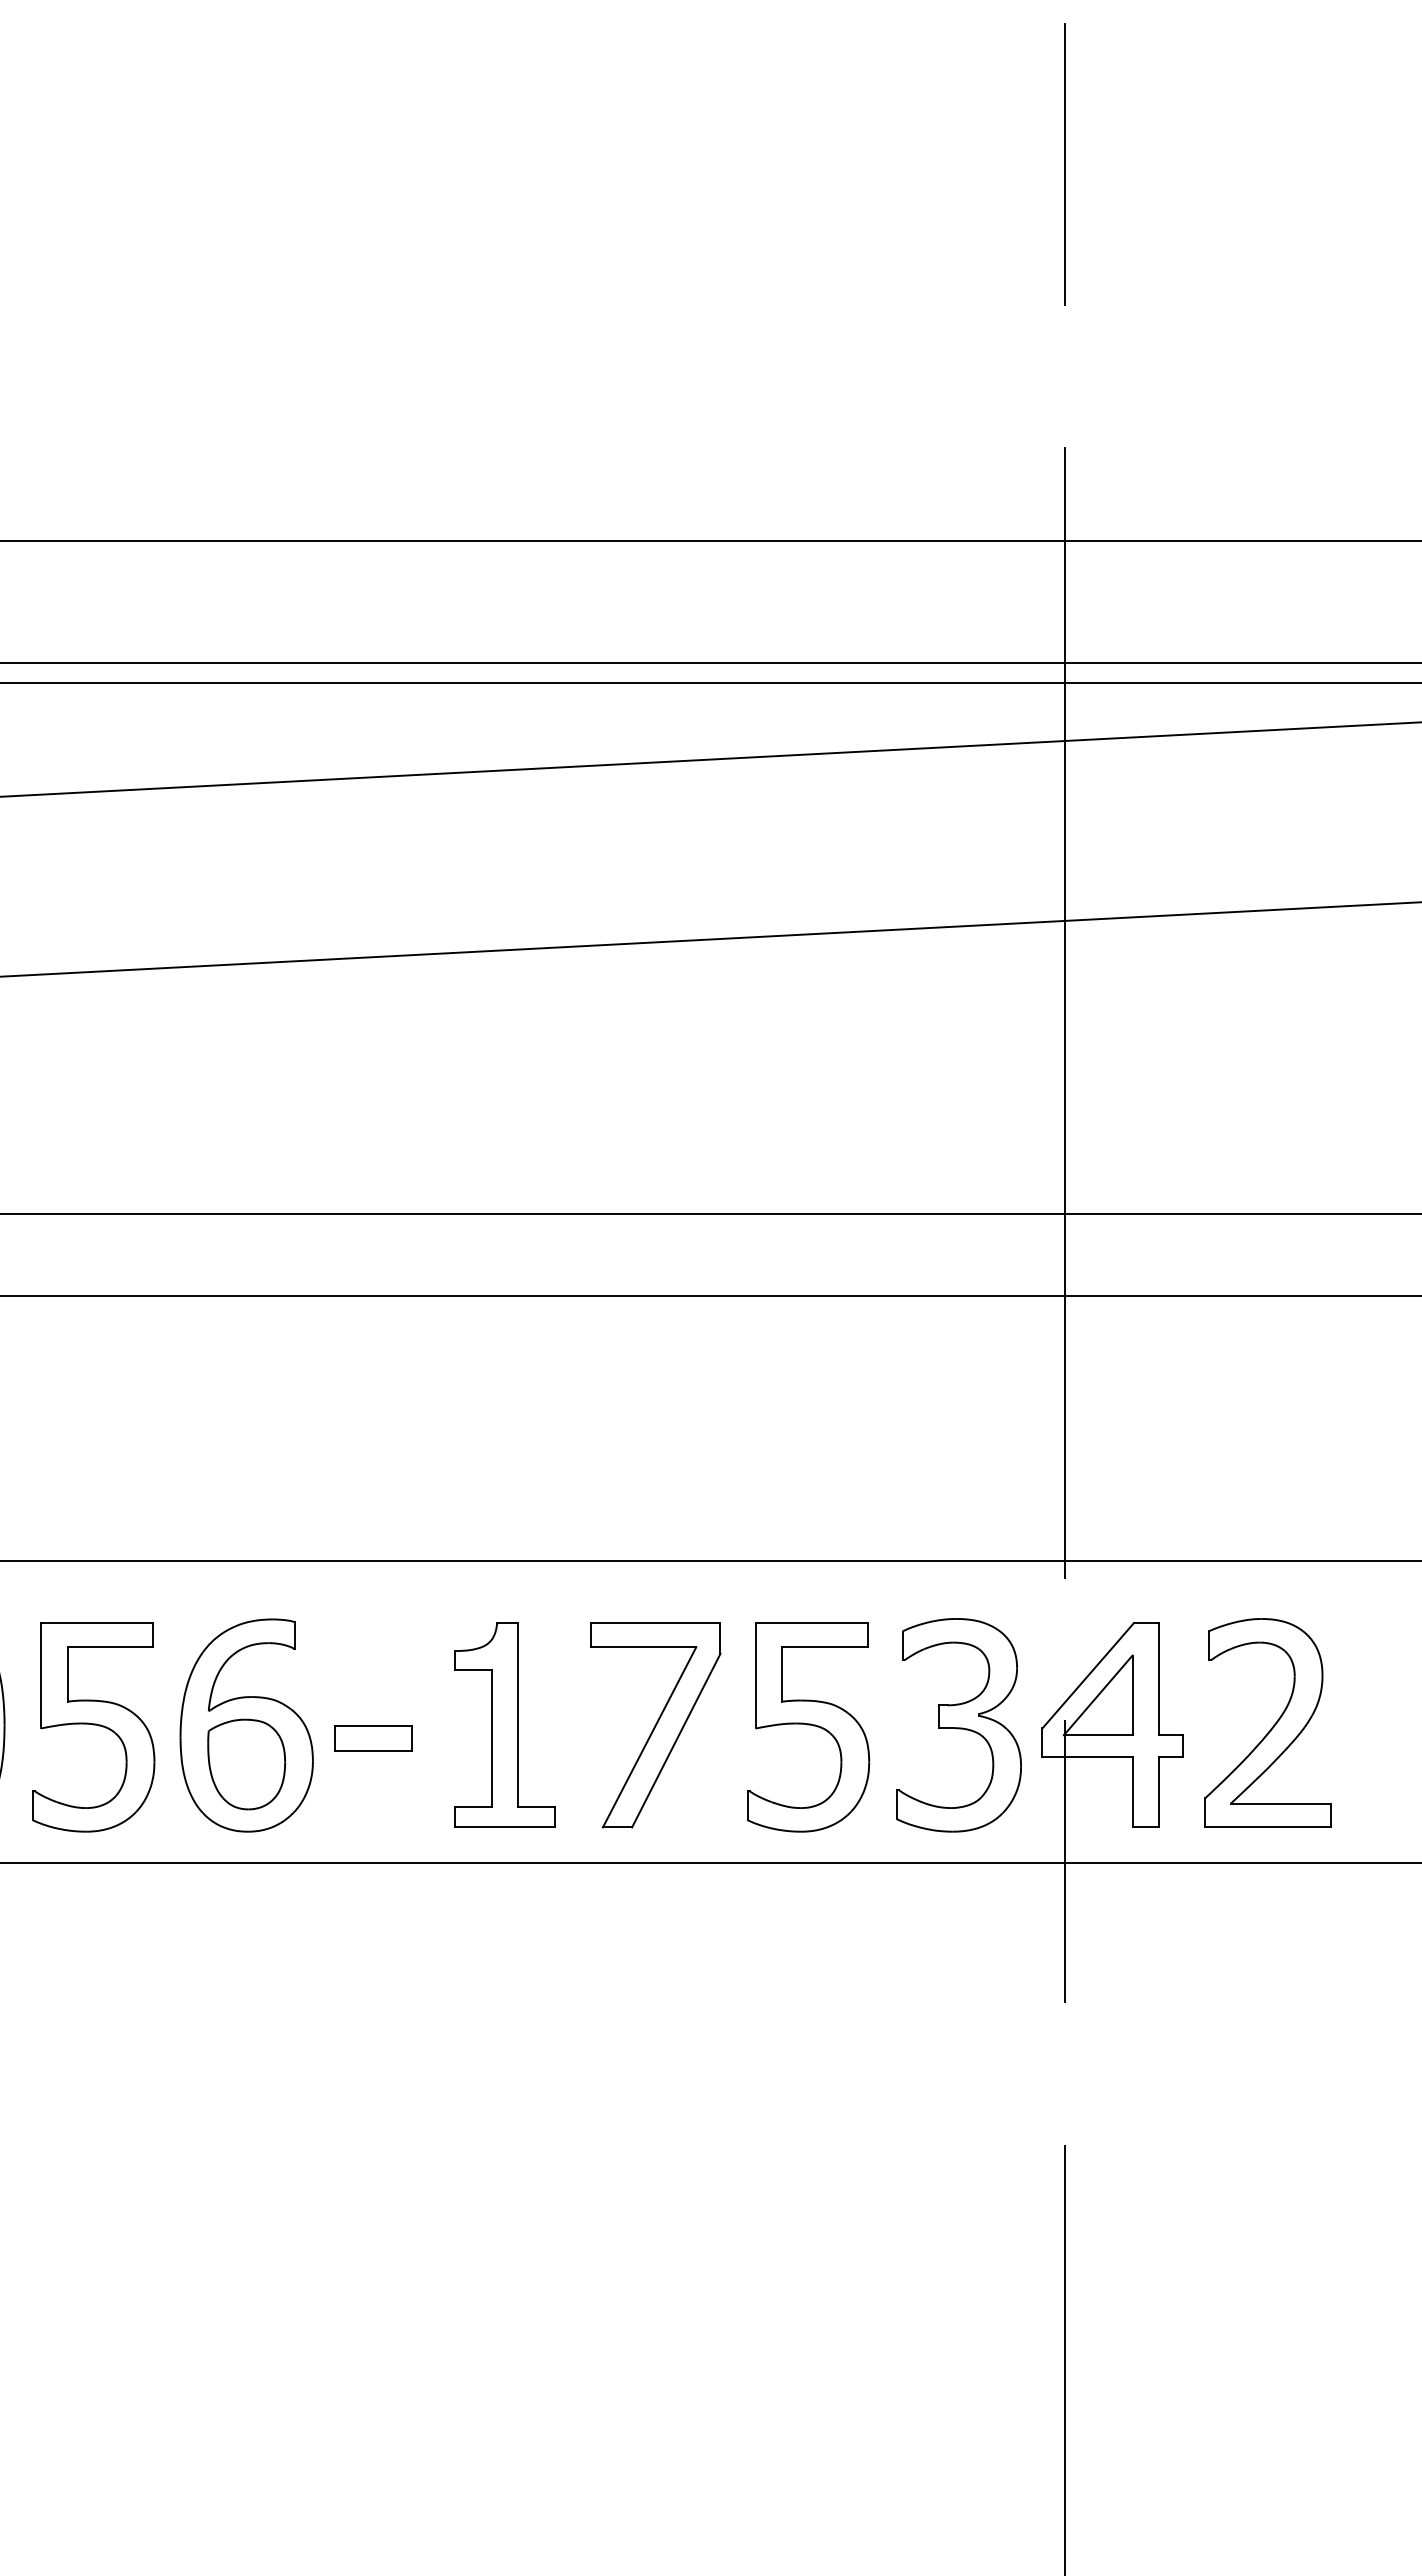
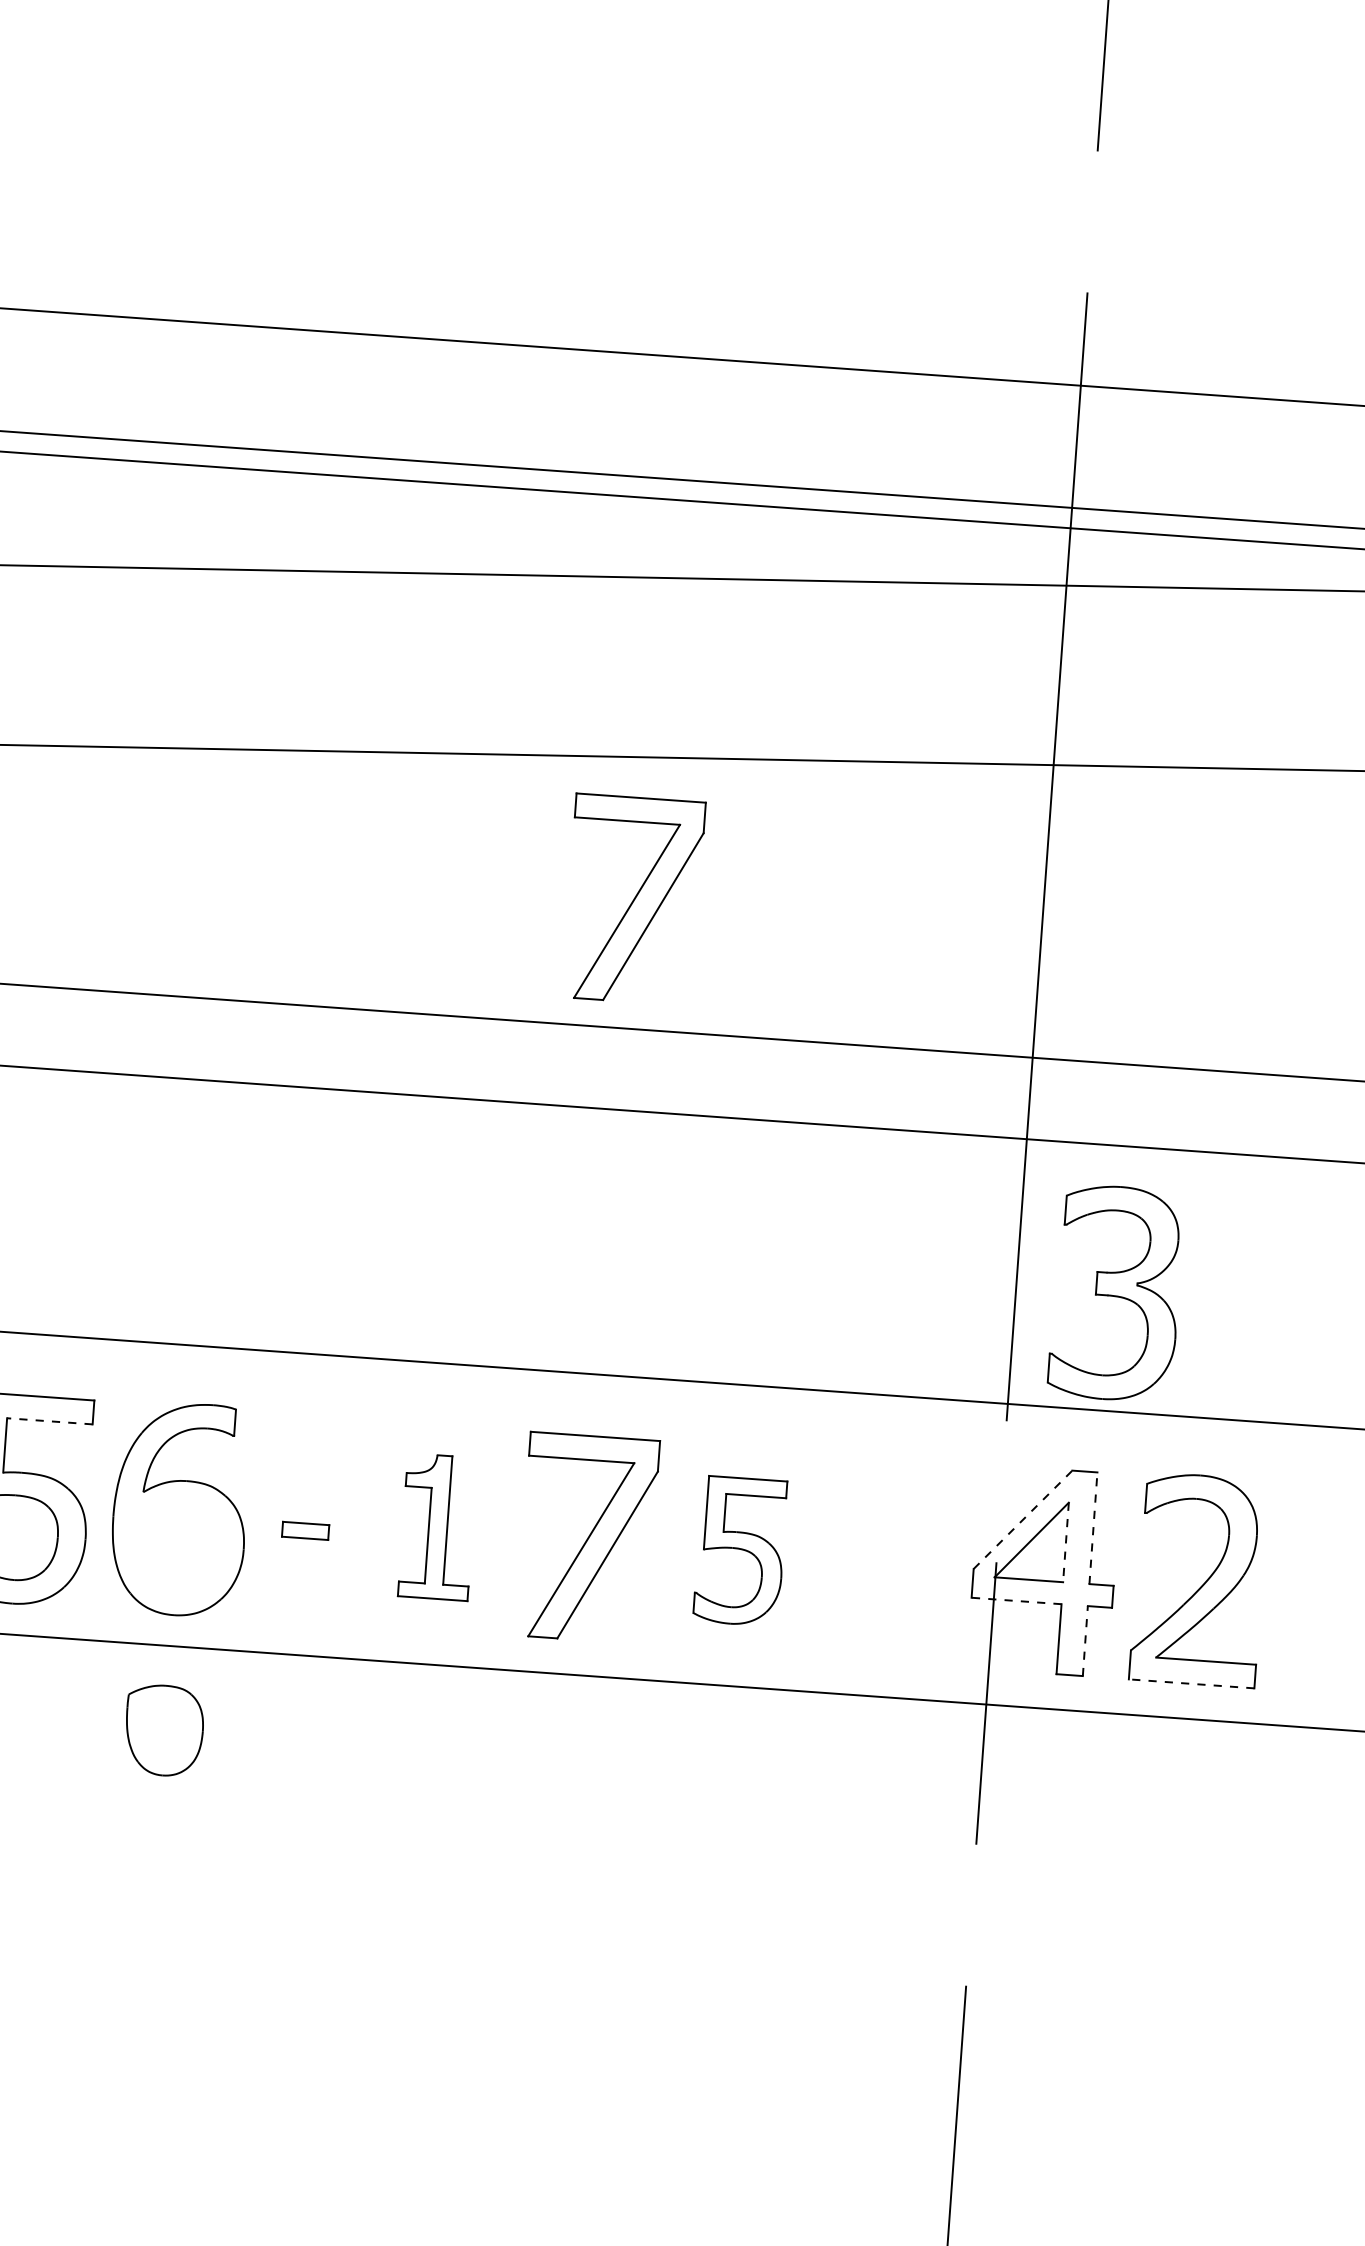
part: (655, 1085) -> (633, 900), added
line: (110, 1647) -> (49, 1421), solid -> dashed
line: (1088, 1675) -> (1023, 1519), solid -> dashed
line: (1158, 1679) -> (1092, 1528), solid -> dashed
line: (1132, 1695) -> (1065, 1542), solid -> dashed
part: (504, 1724) -> (437, 1526), size x0.7
part: (958, 1725) -> (1115, 1293), moved
part: (808, 1727) -> (740, 1551), size x0.7
part: (373, 1738) -> (305, 1531), size x0.6
line: (1086, 1757) -> (1015, 1601), solid -> dashed
part: (246, 1764) -> (164, 1730), moved
line: (1158, 1791) -> (1084, 1640), solid -> dashed
line: (1268, 1827) -> (1192, 1683), solid -> dashed

